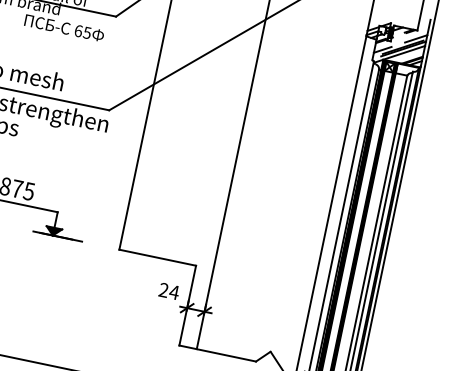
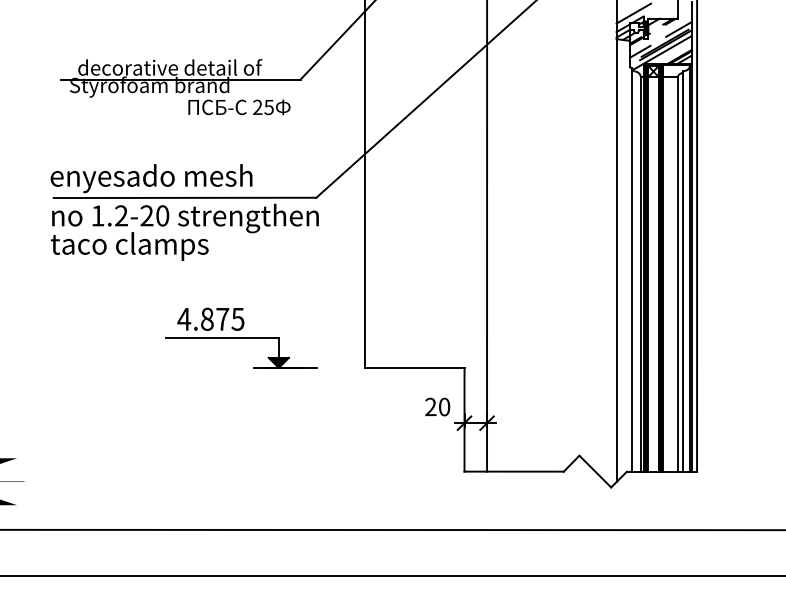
line: (383, 19) -> (633, 13), added
text: (78, 31) -> (257, 107), 65 -> 25
text: (174, 292) -> (444, 406), 24 -> 20

